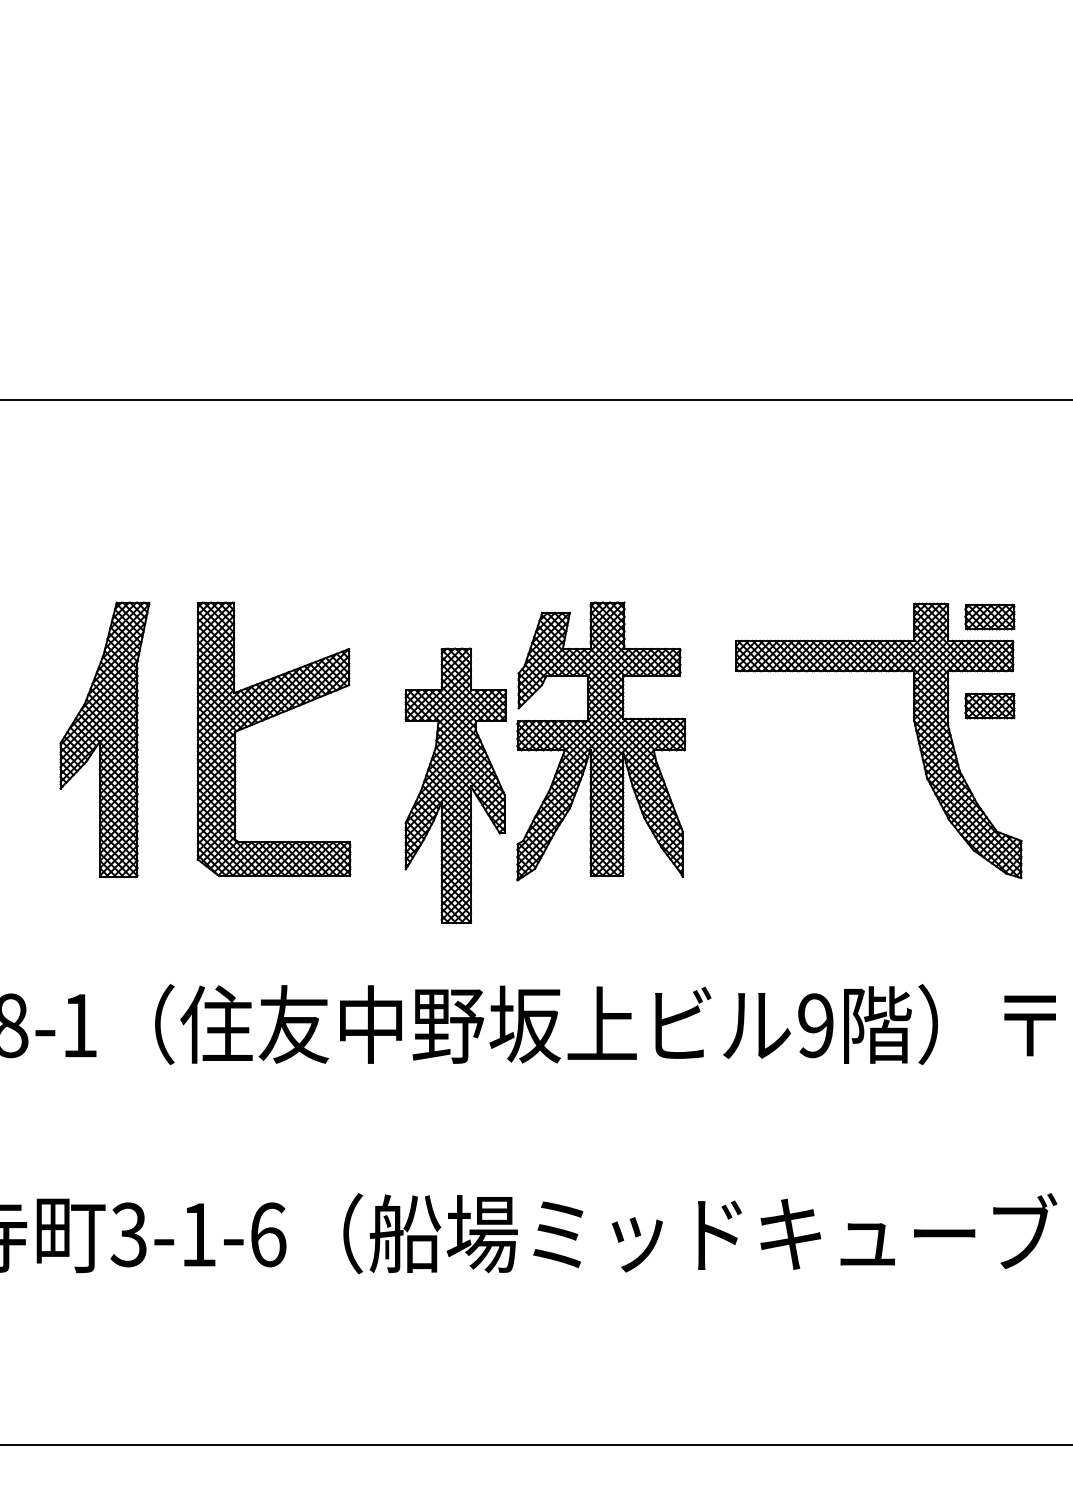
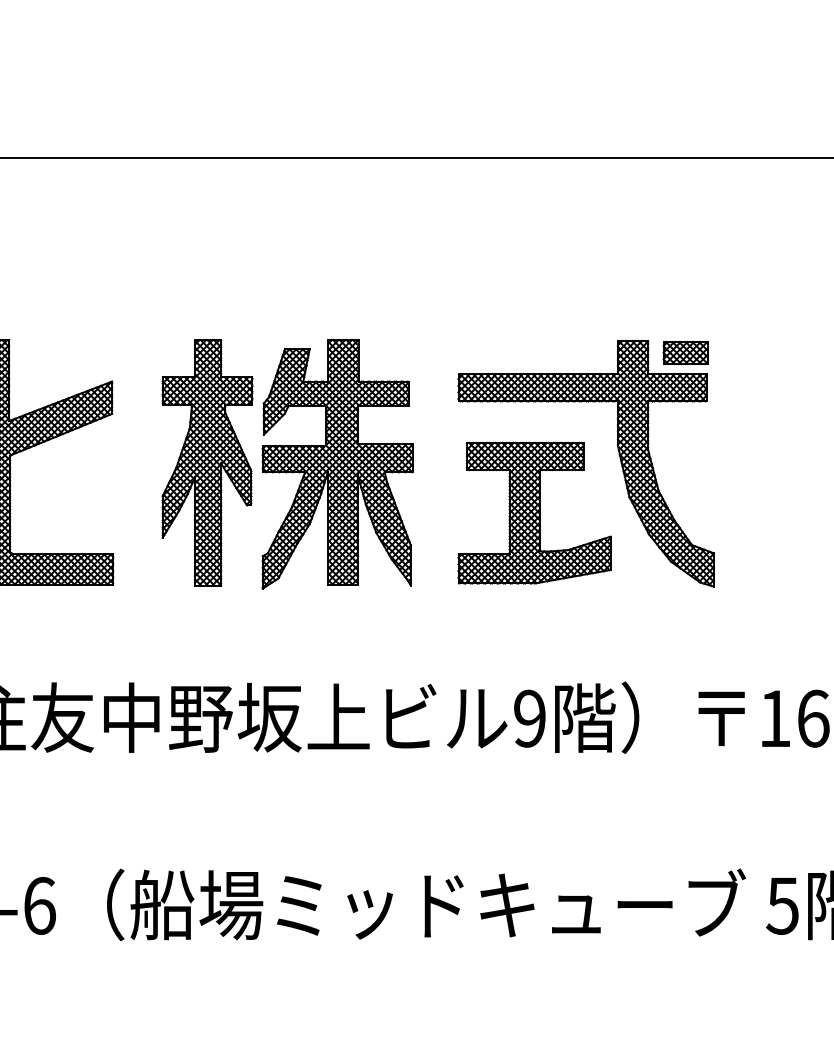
part: (989, 705) -> (685, 432), removed
part: (455, 785) -> (207, 462), moved
part: (821, 795) -> (534, 512), added

